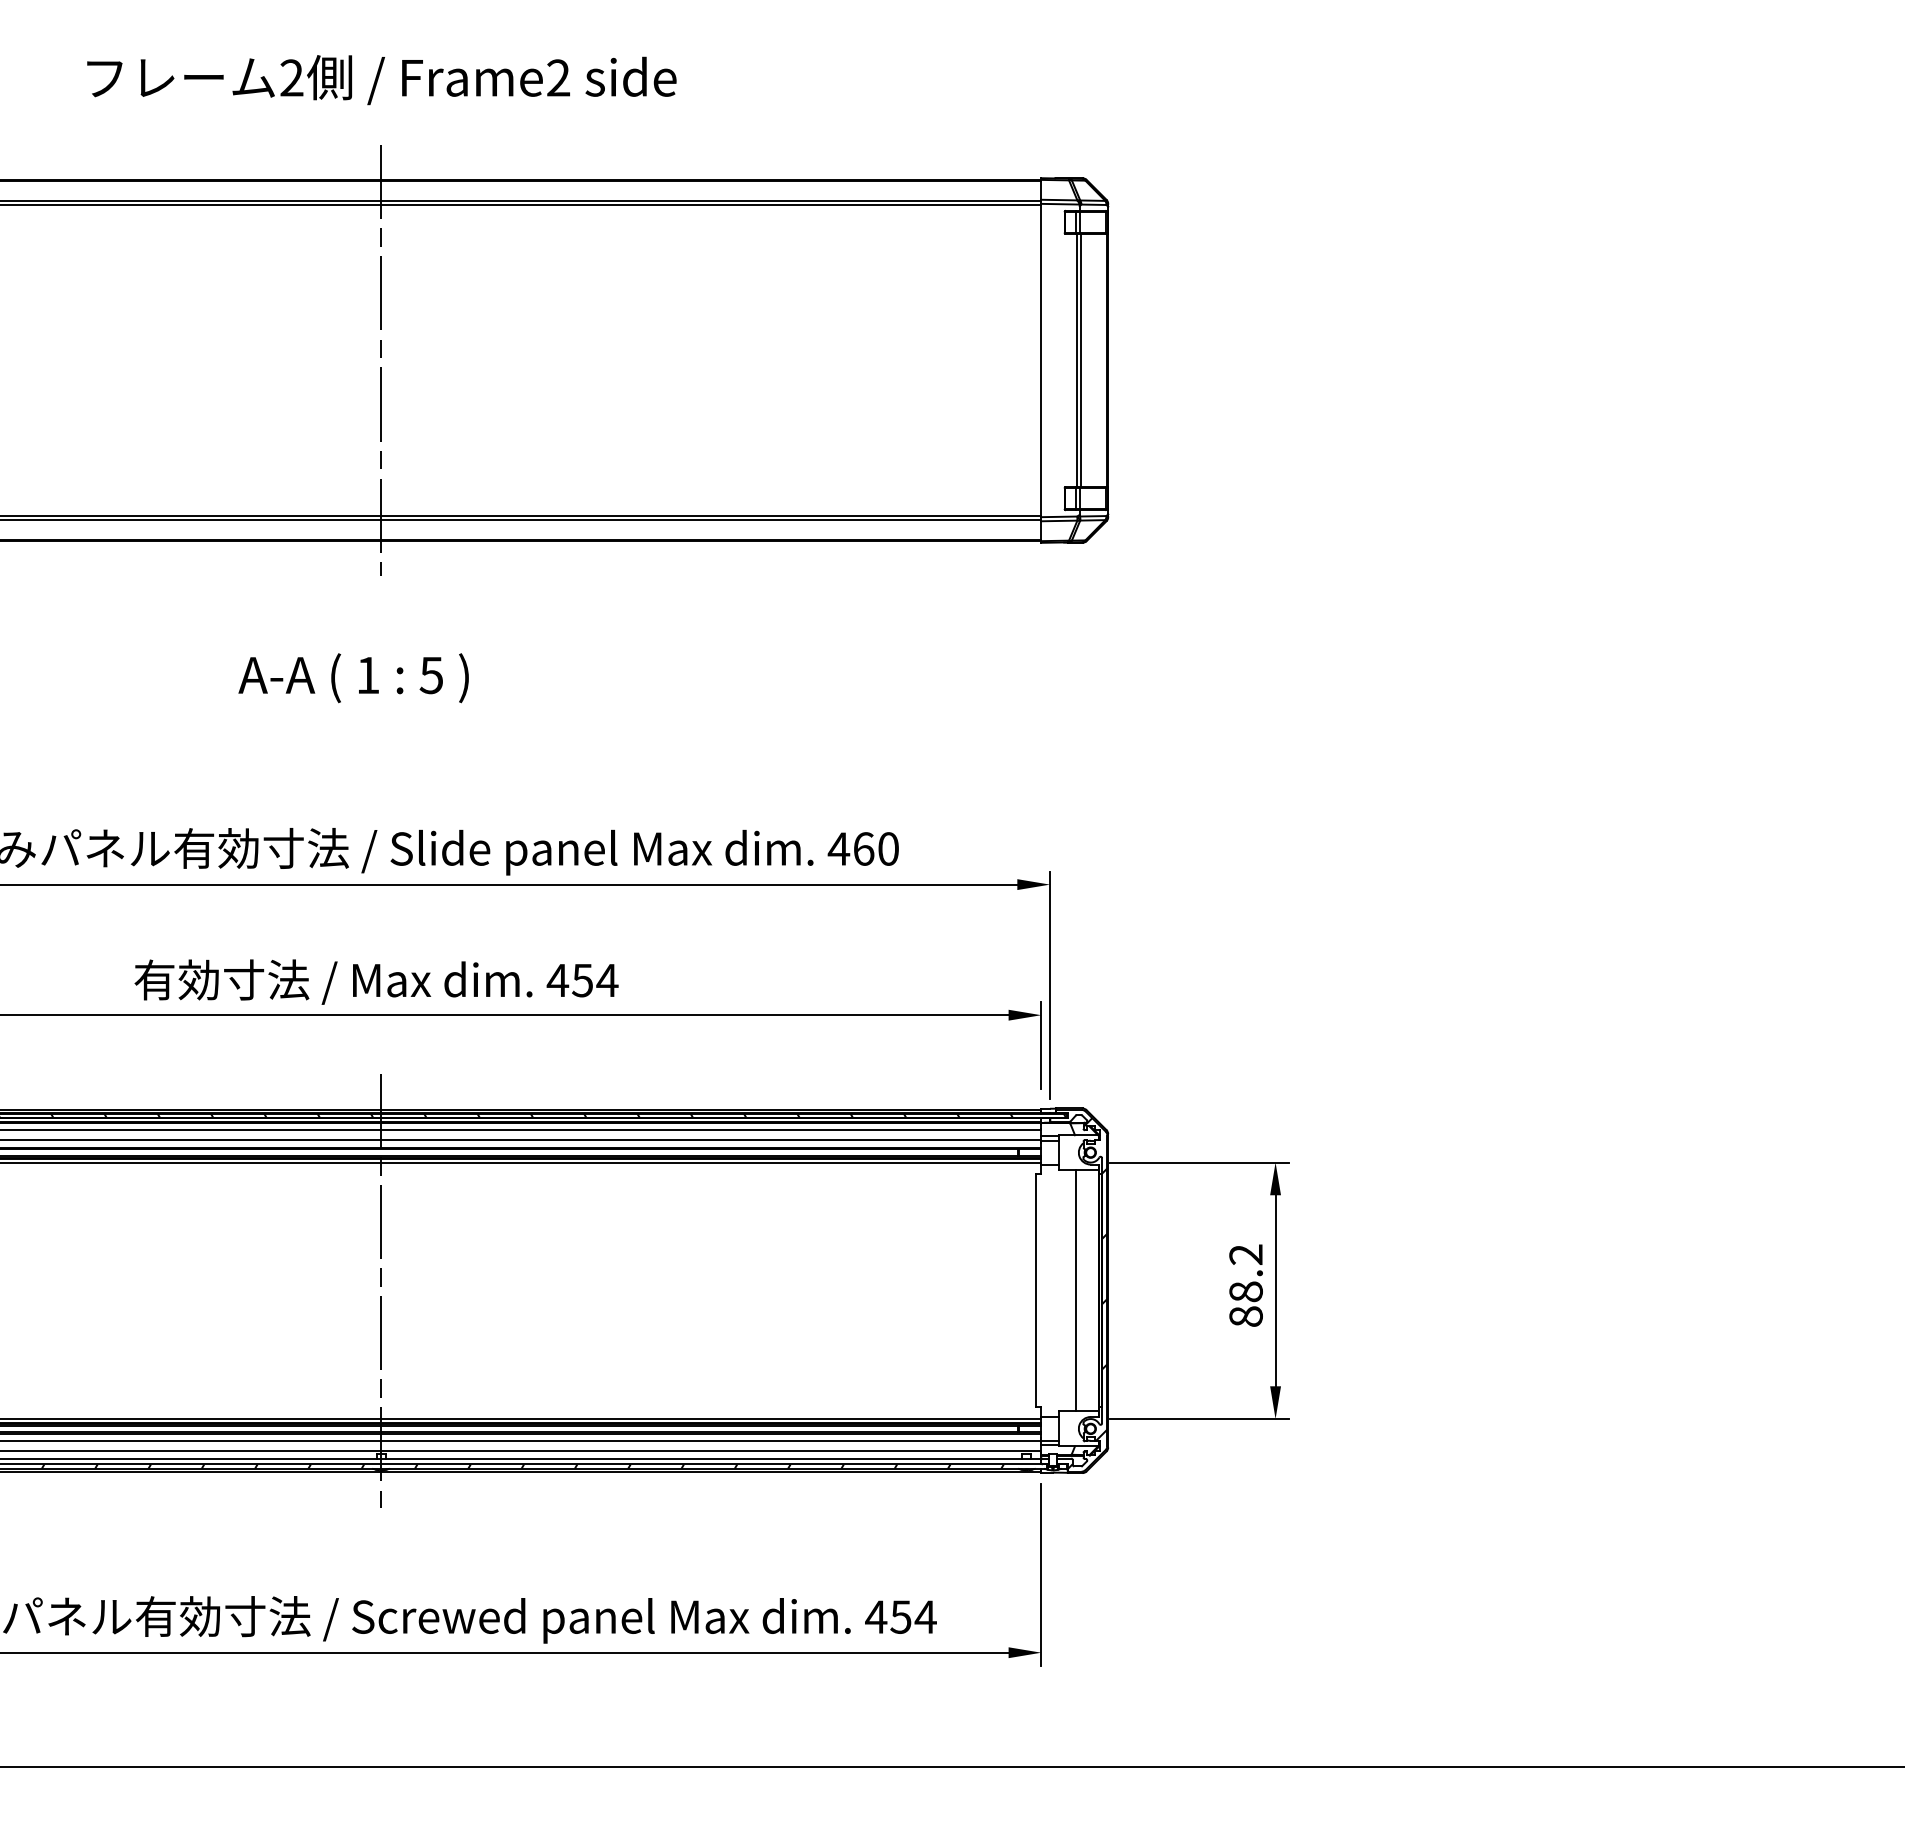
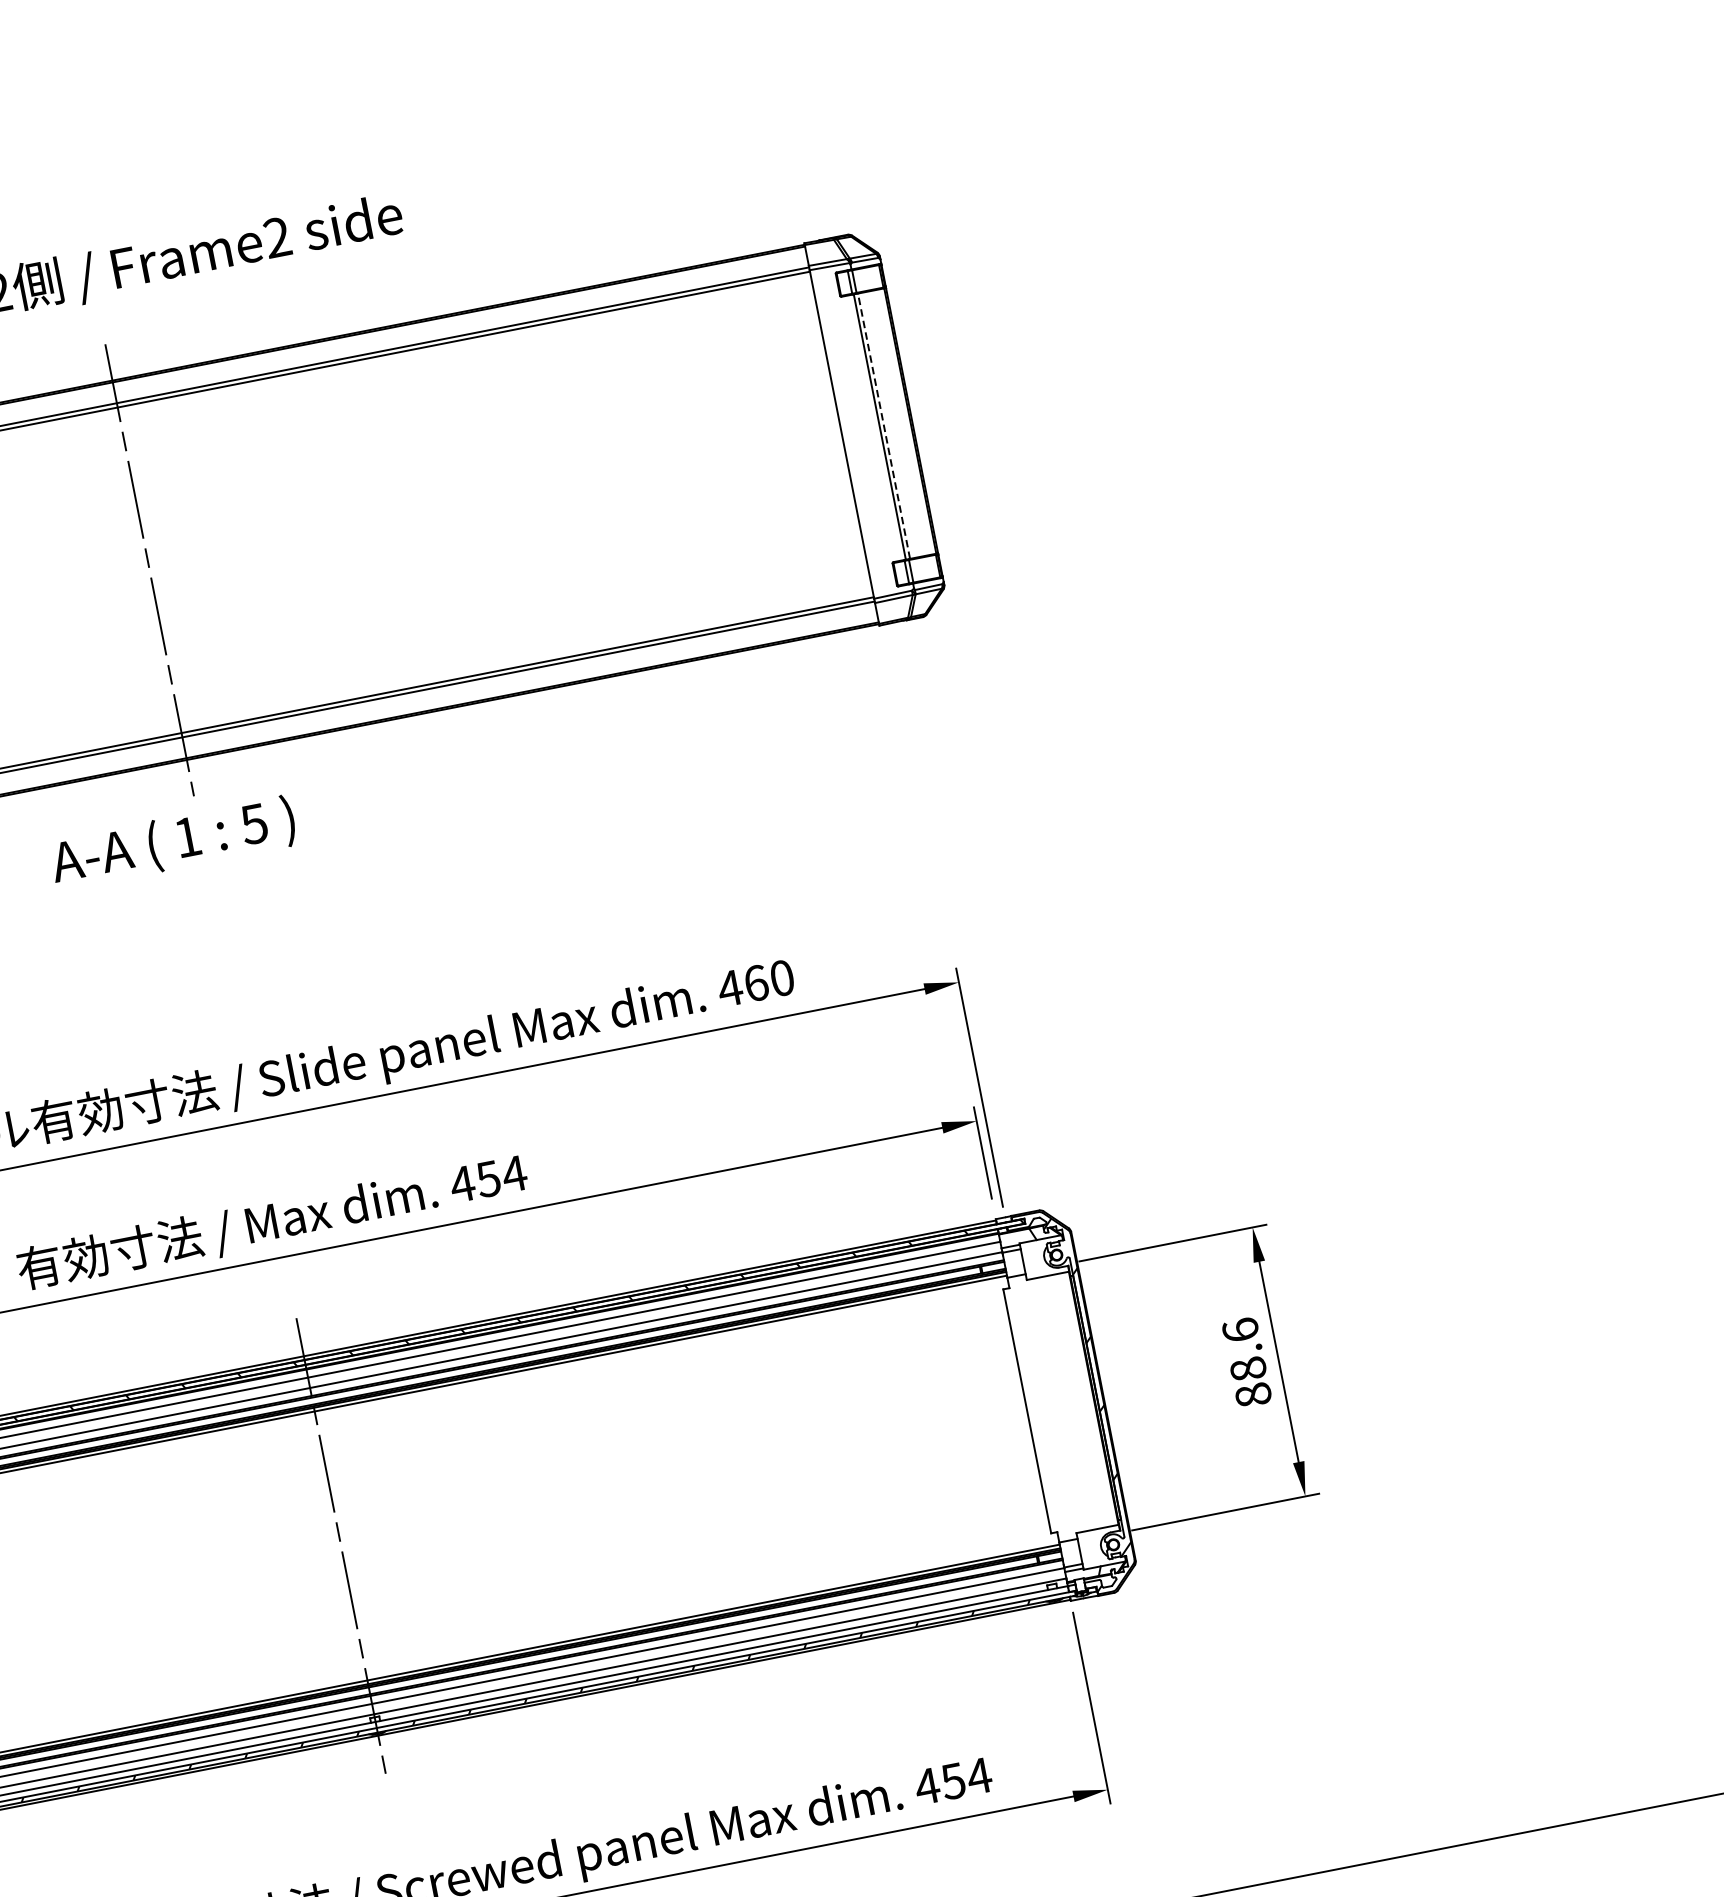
line: (1081, 360) -> (884, 426), solid -> dashed
text: (353, 678) -> (173, 843), moved
text: (1245, 1254) -> (1240, 1330), 88.2 -> 88.6
line: (1075, 1290) -> (1069, 1402), removed

